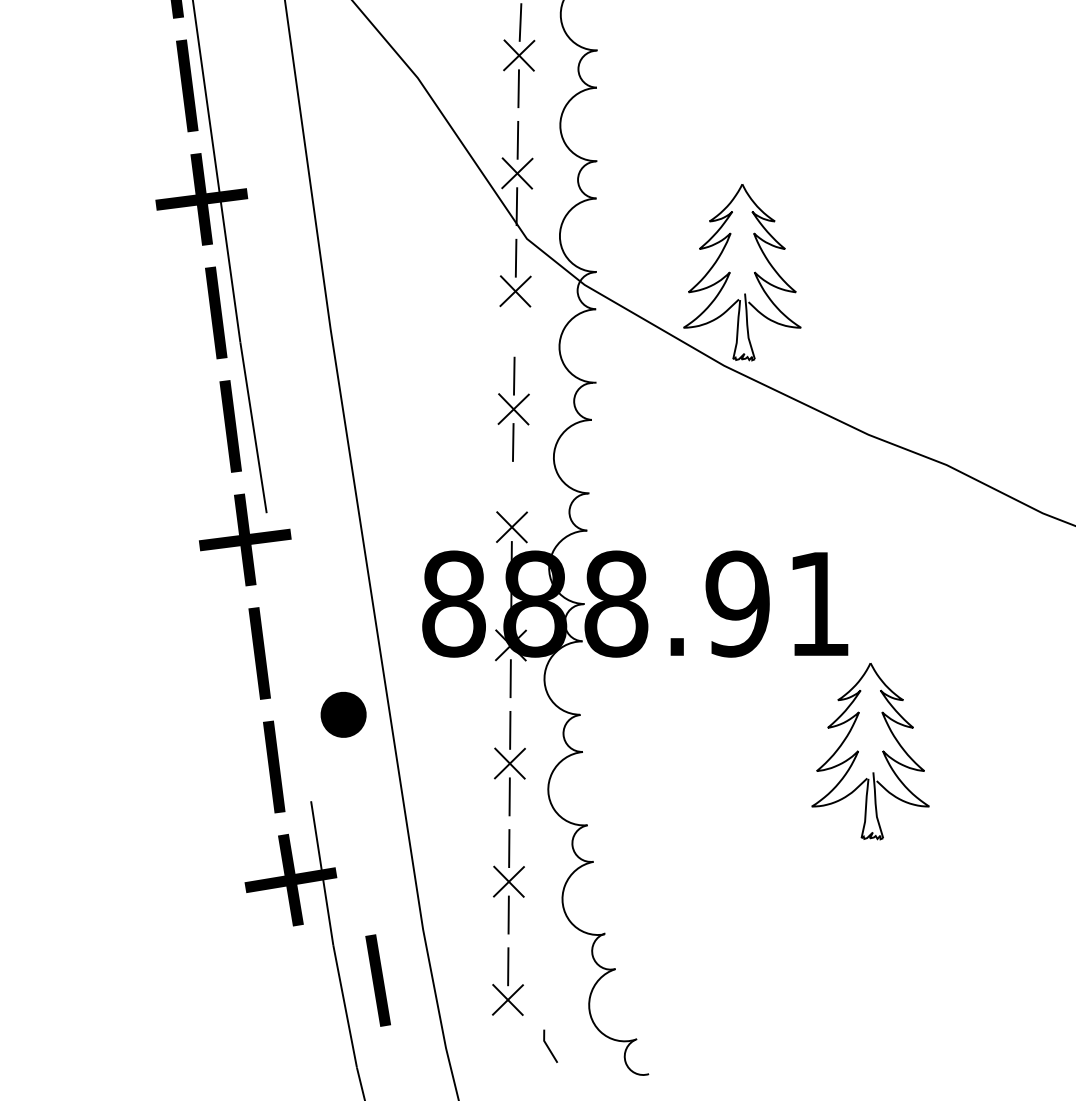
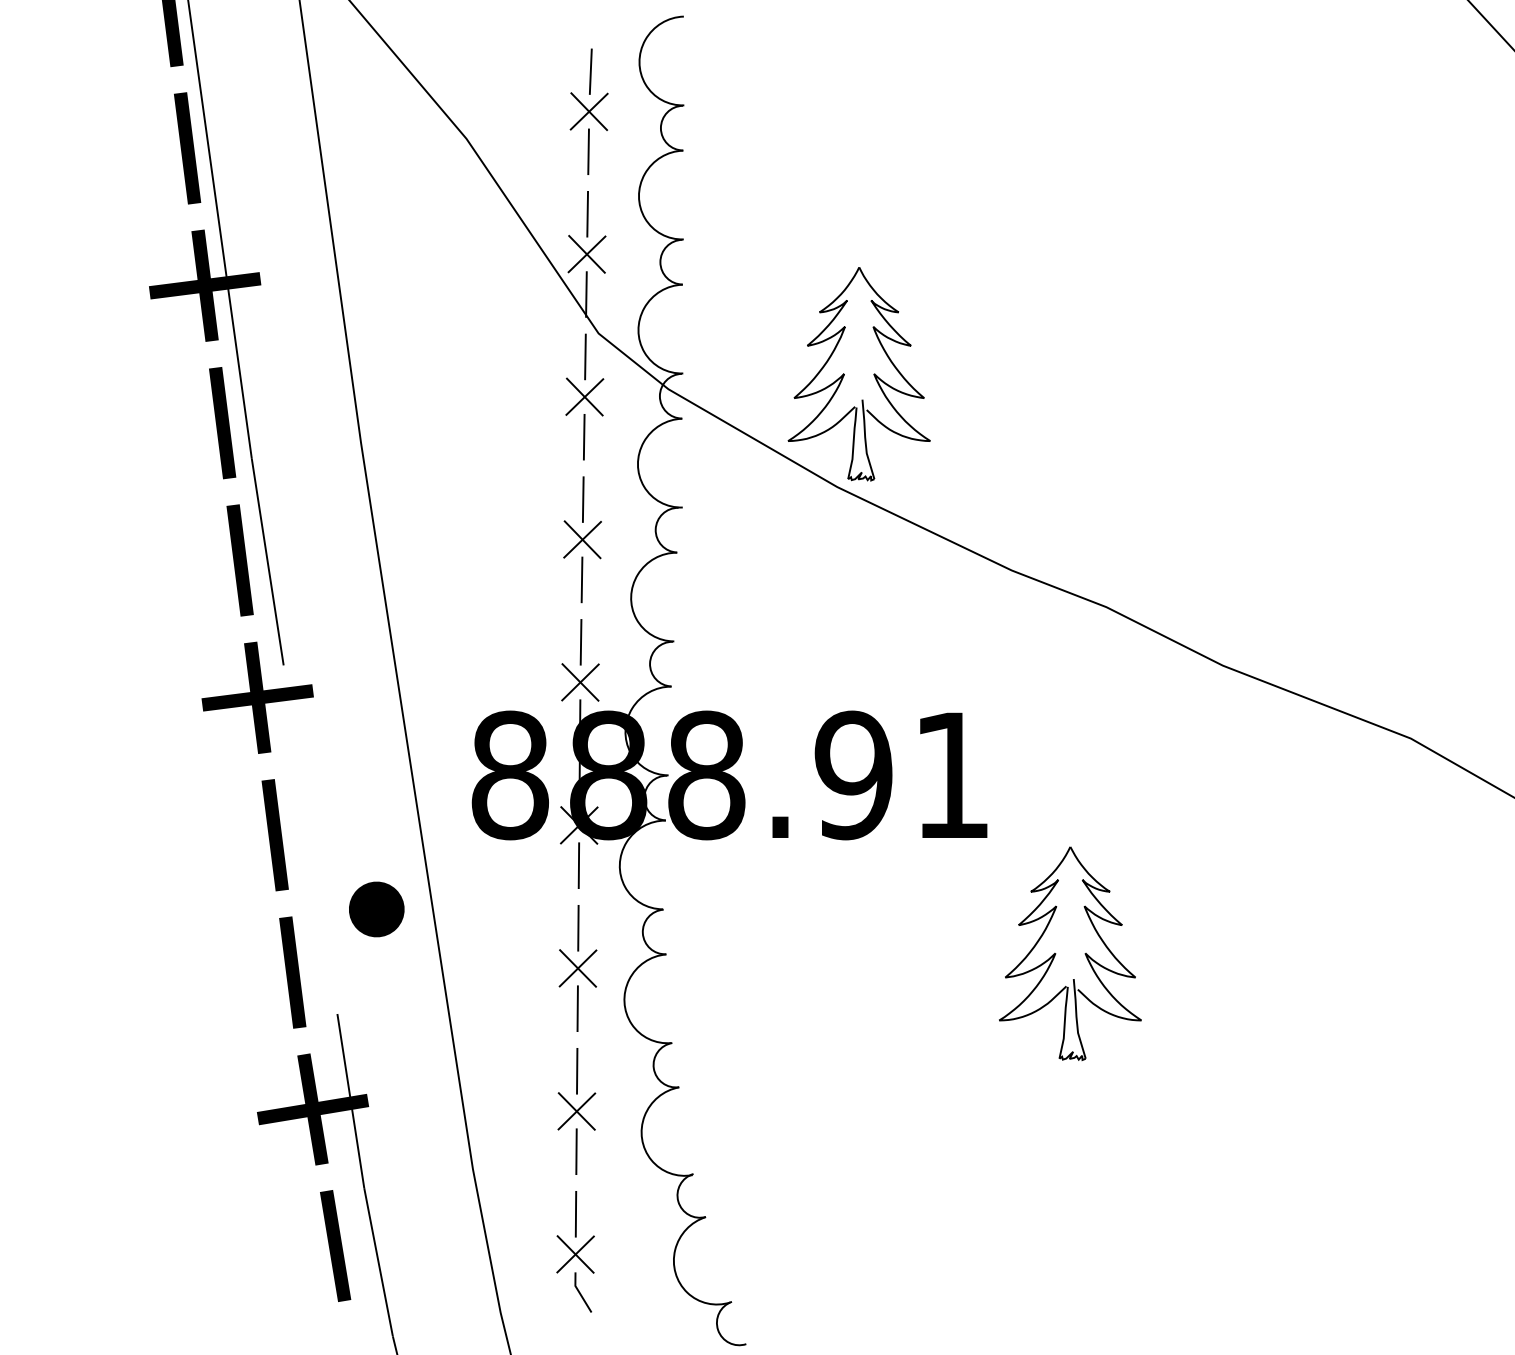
line: (514, 324) -> (583, 436), added
line: (512, 494) -> (580, 642), added
part: (859, 751) -> (1056, 953), moved
part: (378, 980) -> (335, 1245), moved
line: (549, 1047) -> (581, 1293), moved

